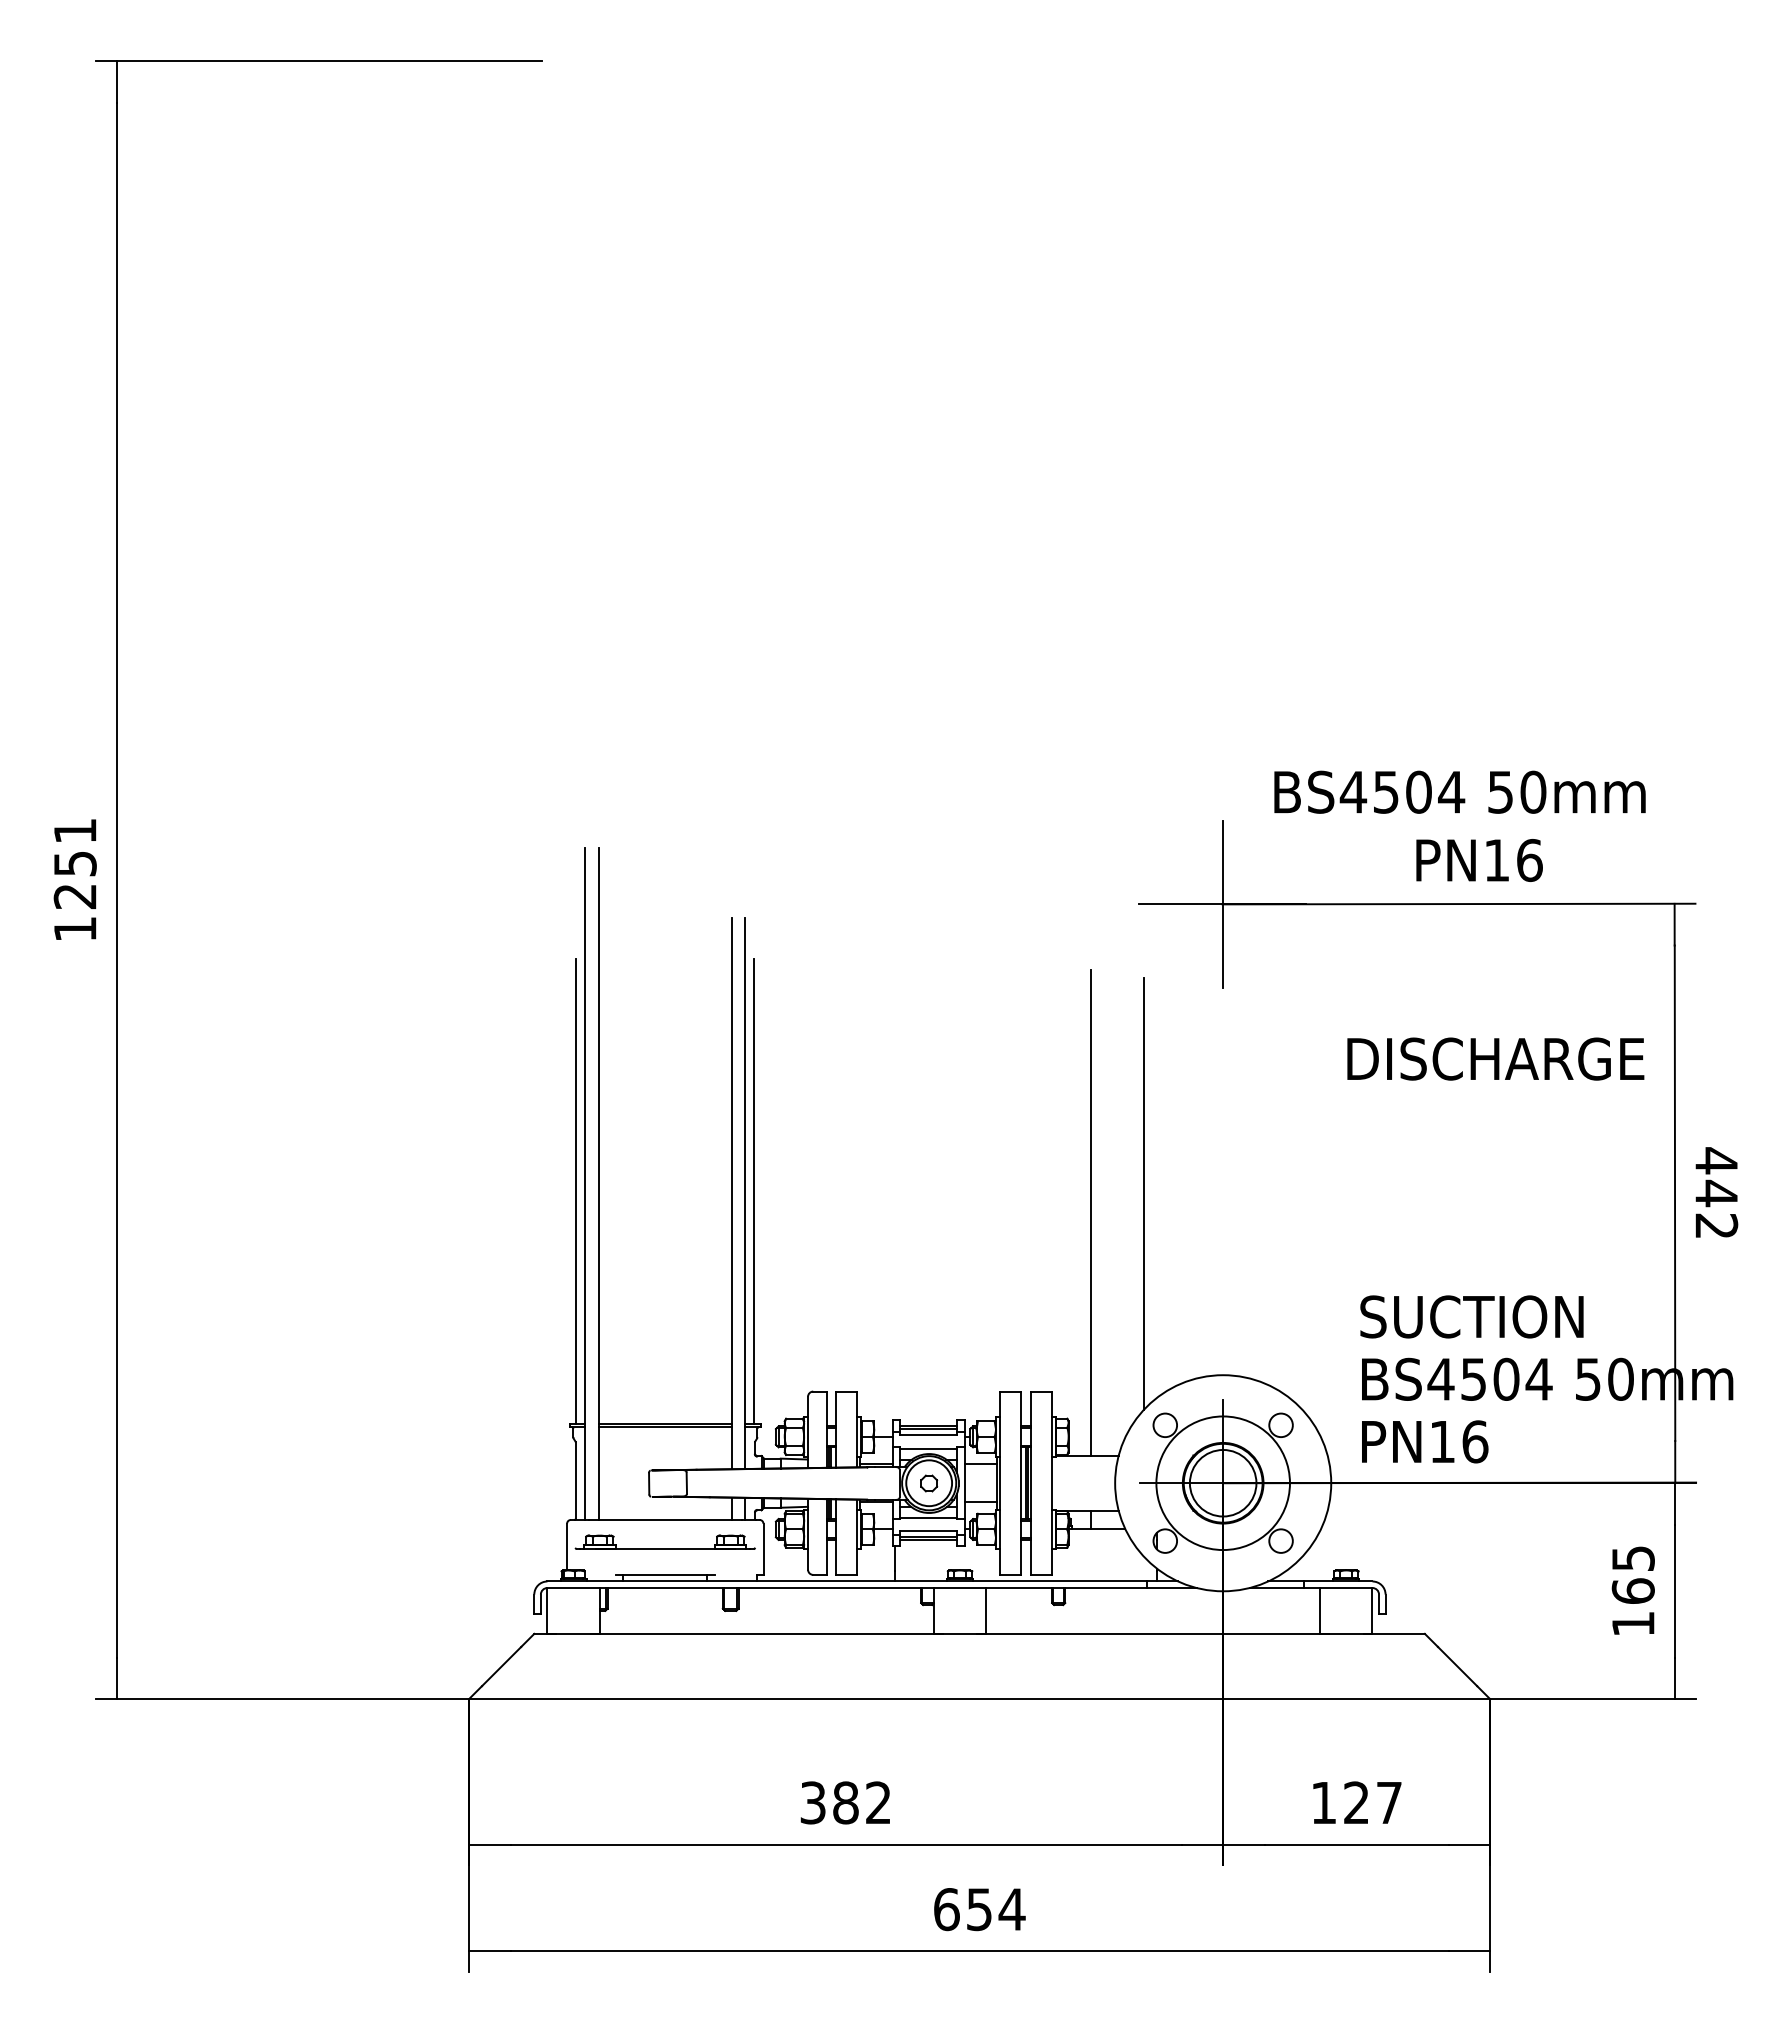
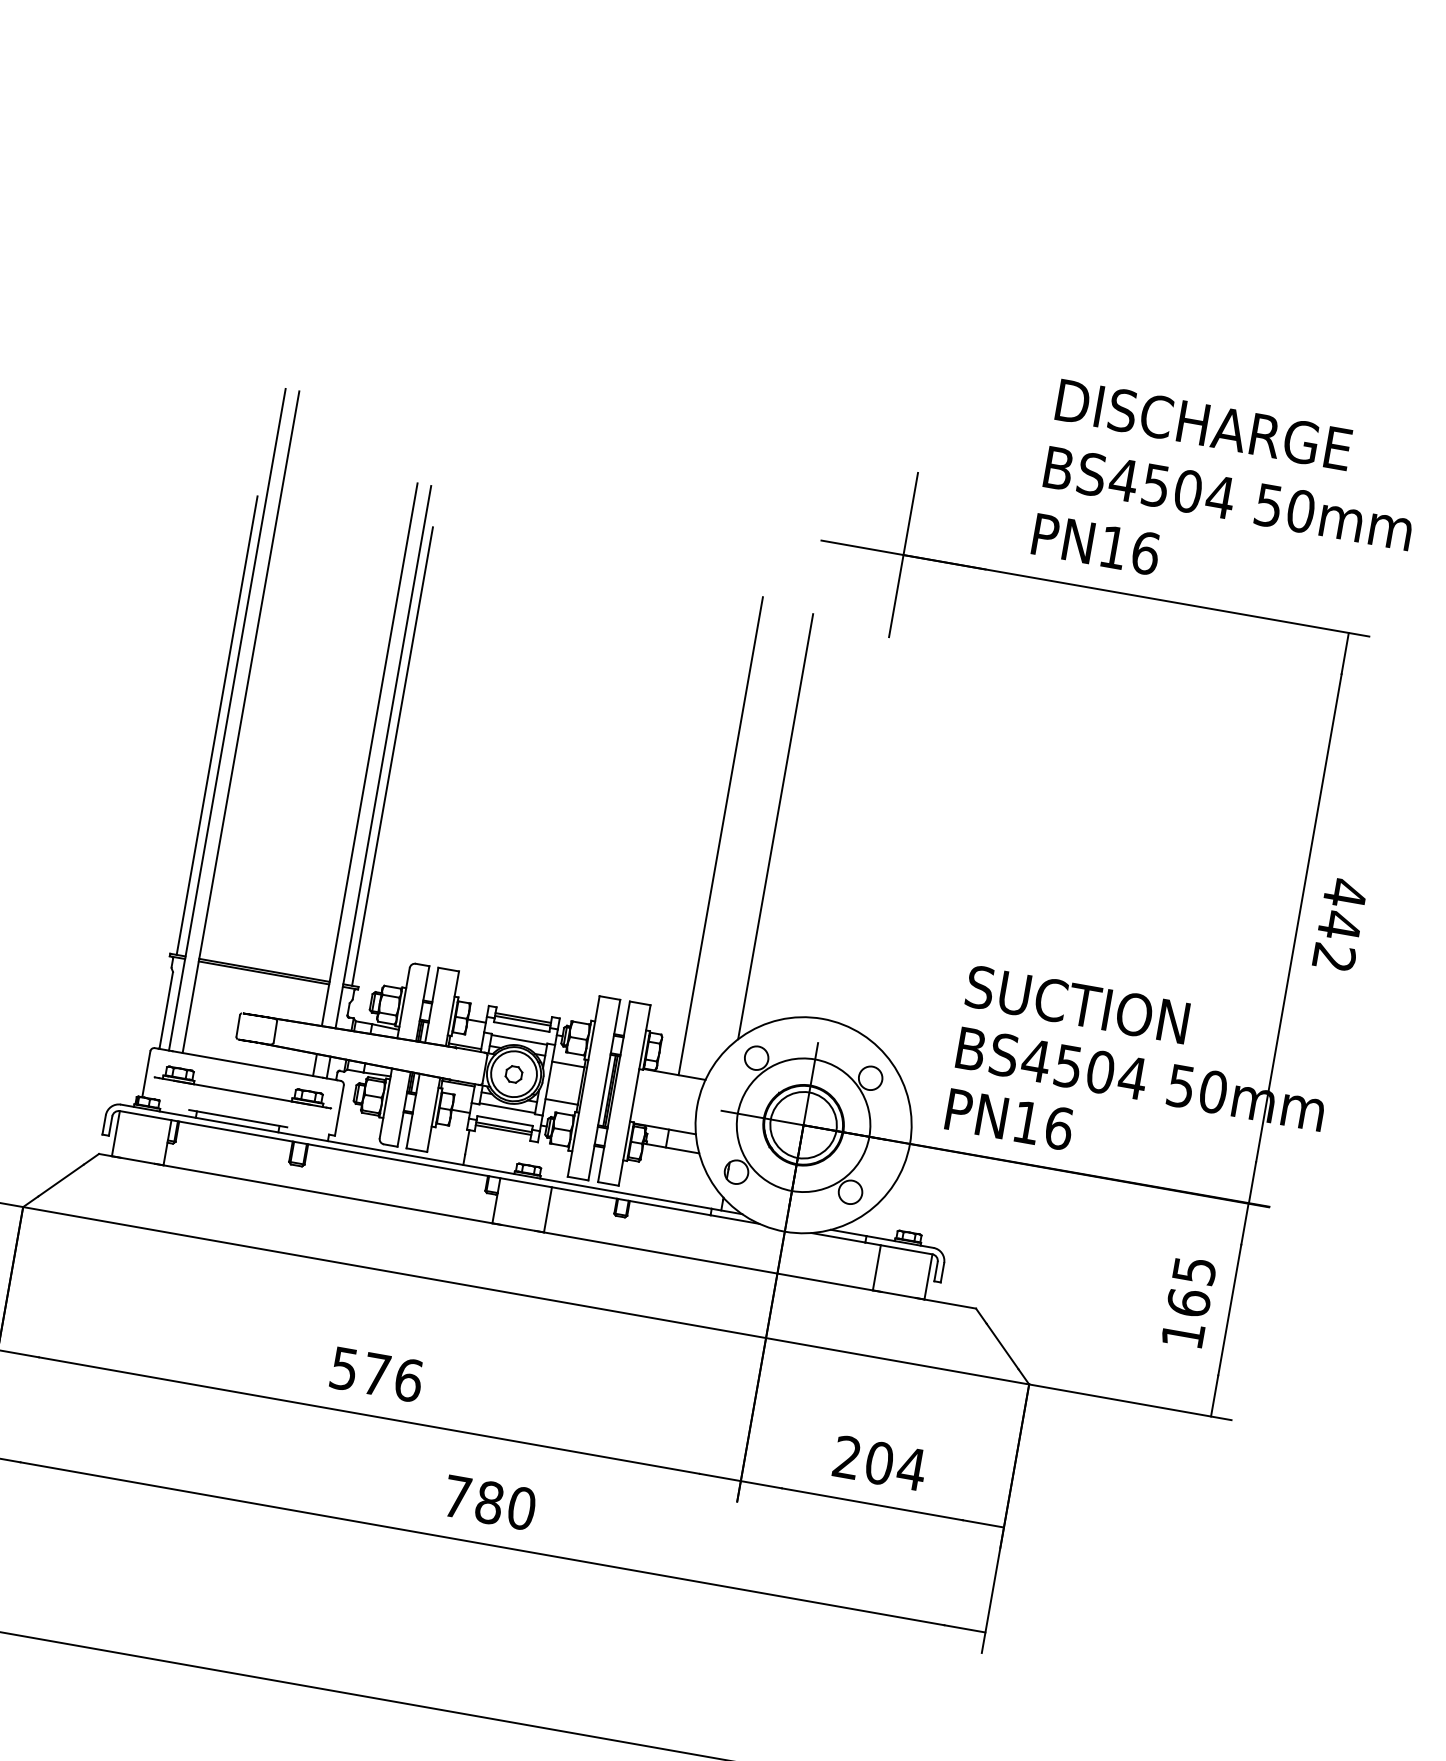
text: (1459, 791) -> (1228, 497), moved
text: (1479, 860) -> (1096, 544), moved
text: (1495, 1058) -> (1203, 424), moved
text: (846, 1802) -> (377, 1374), 382 -> 576
text: (1356, 1802) -> (879, 1462), 127 -> 204
text: (979, 1909) -> (489, 1502), 654 -> 780

